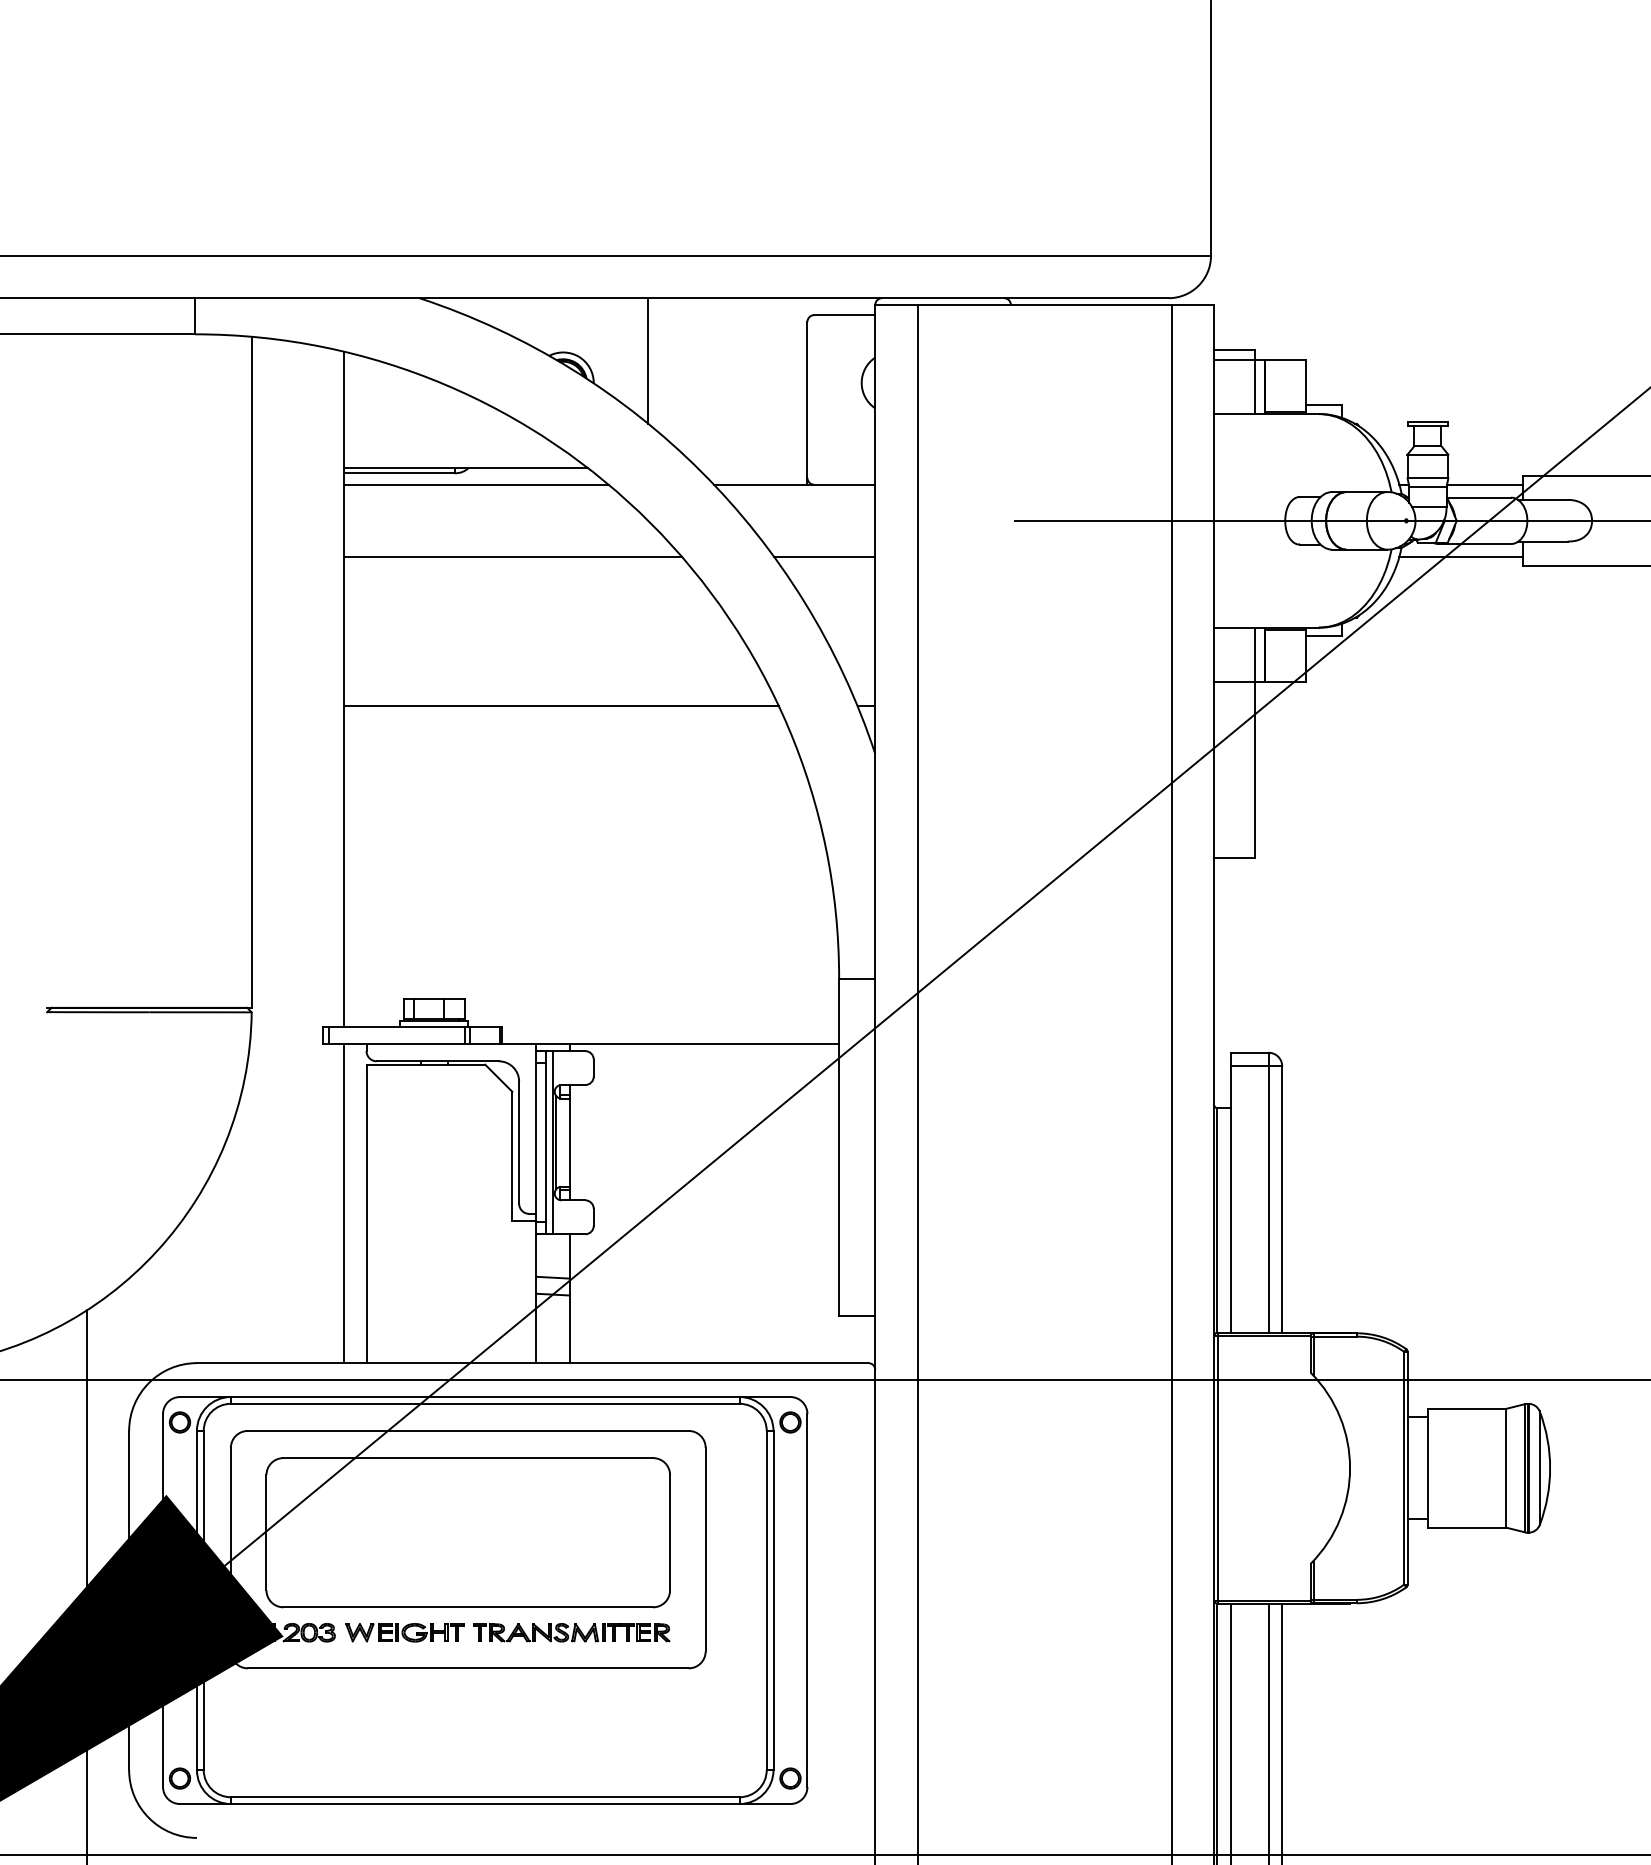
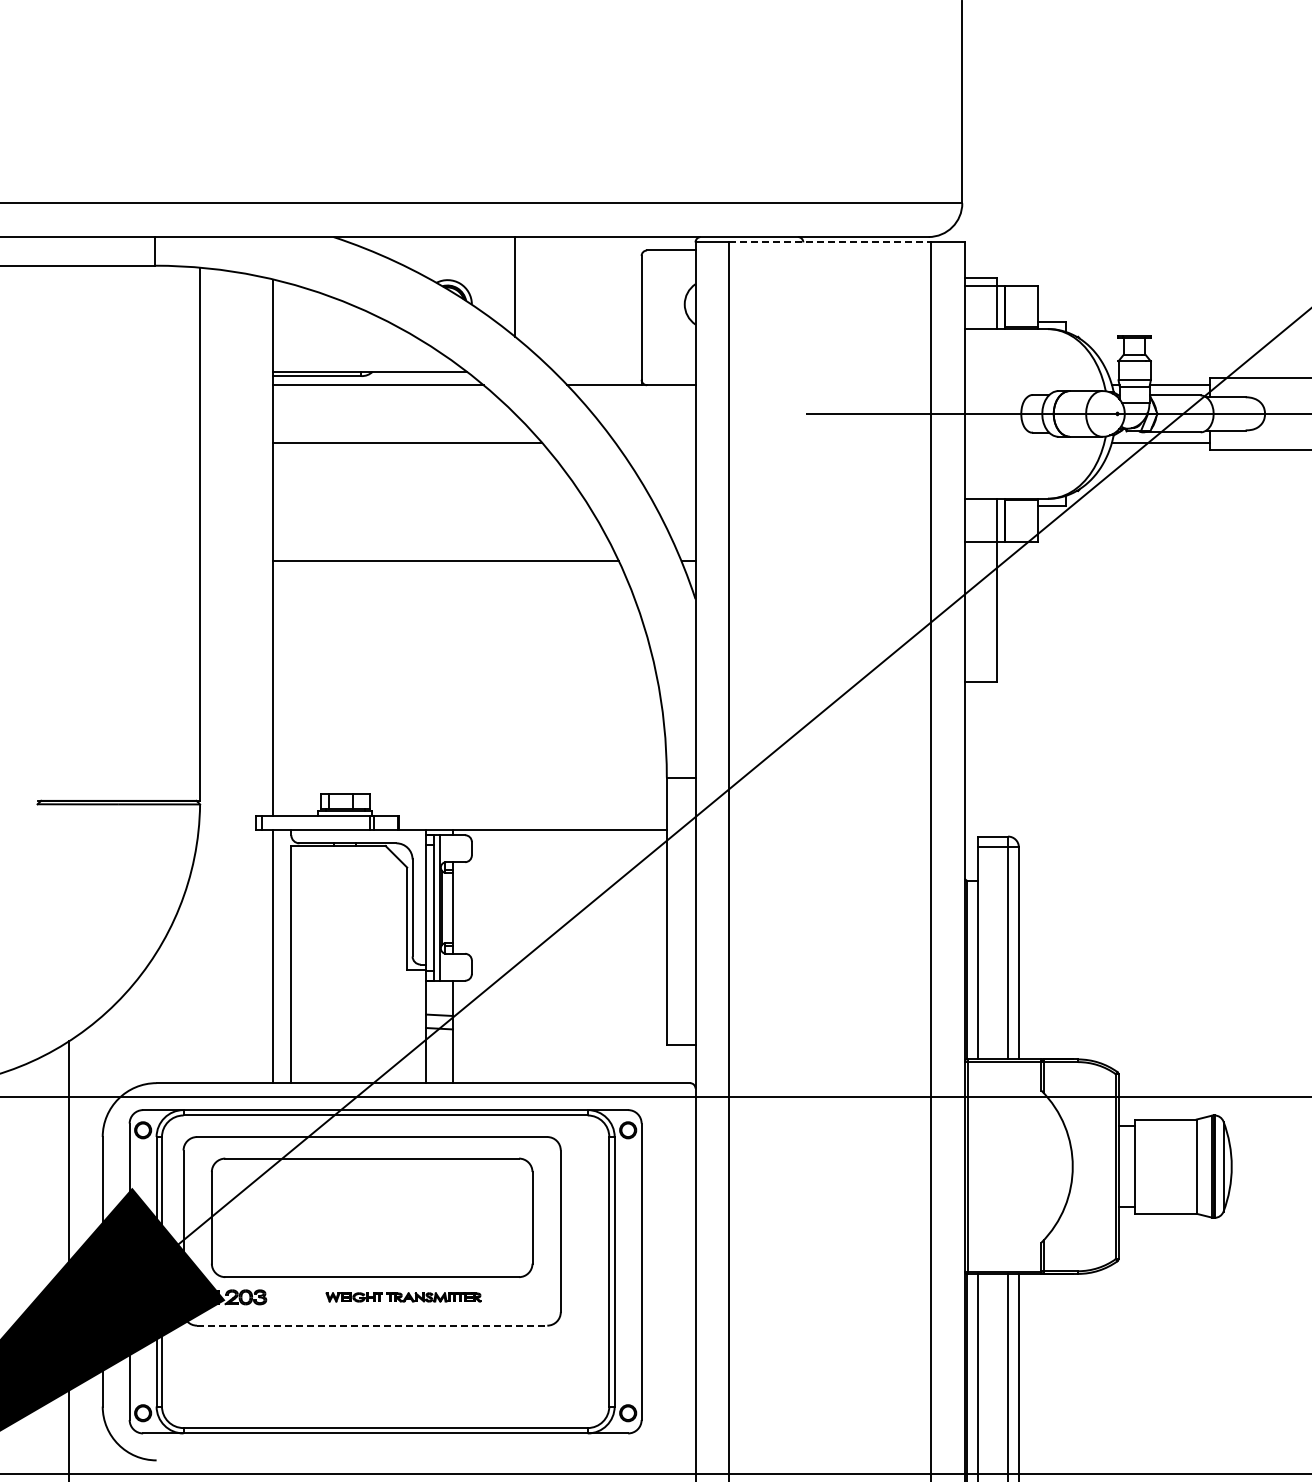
line: (1045, 305) -> (830, 242), solid -> dashed
line: (824, 556) -> (655, 442), removed
part: (507, 1632) -> (403, 1297), size x0.6
line: (468, 1668) -> (372, 1325), solid -> dashed

